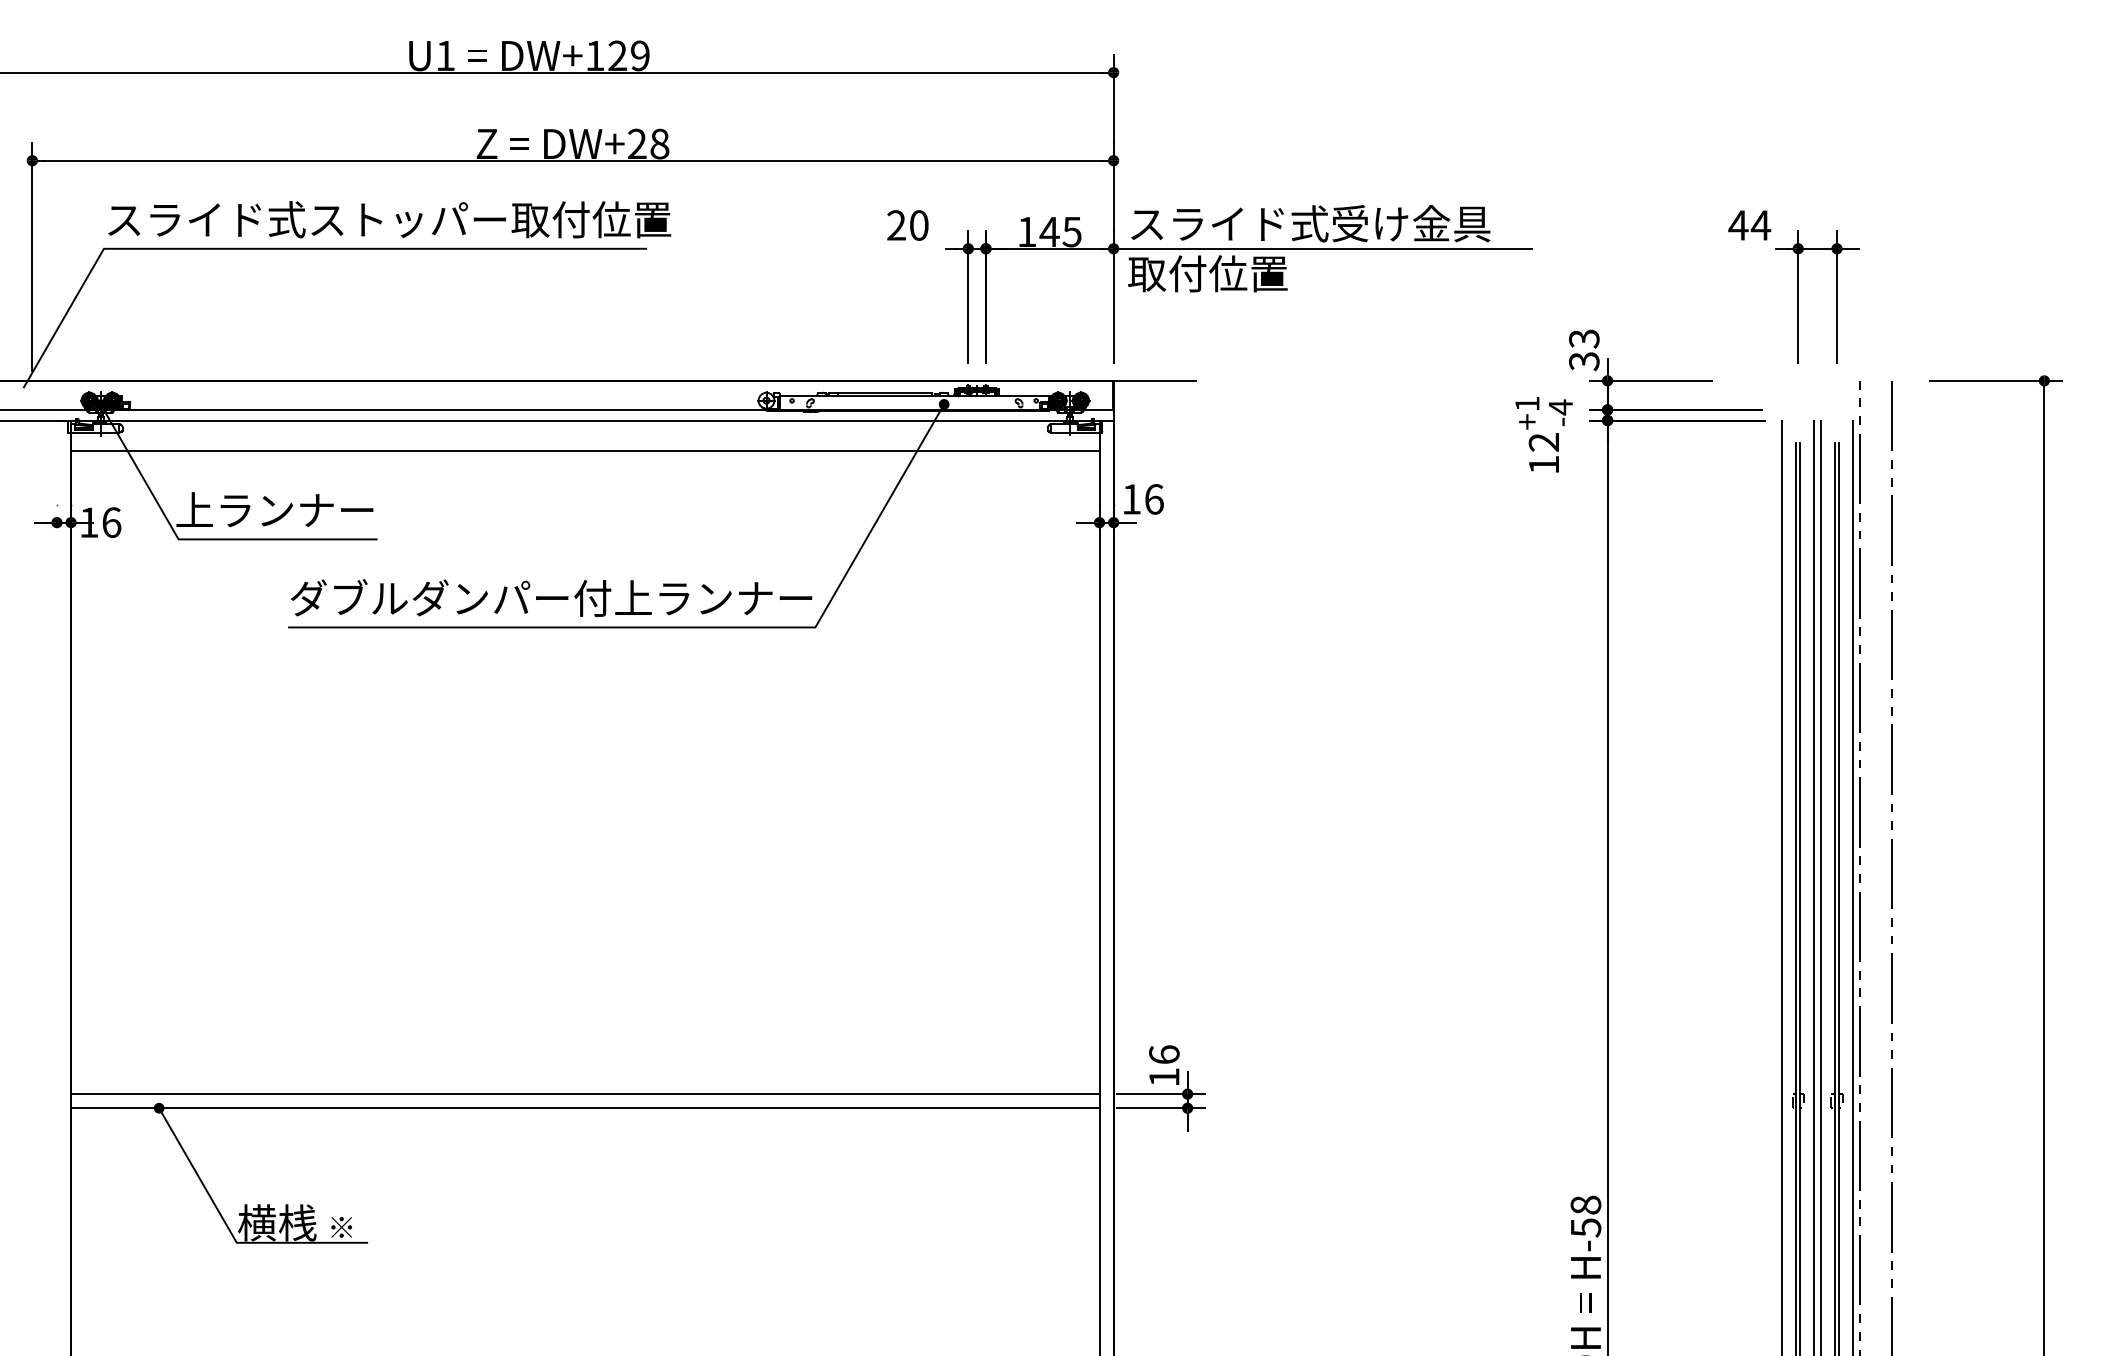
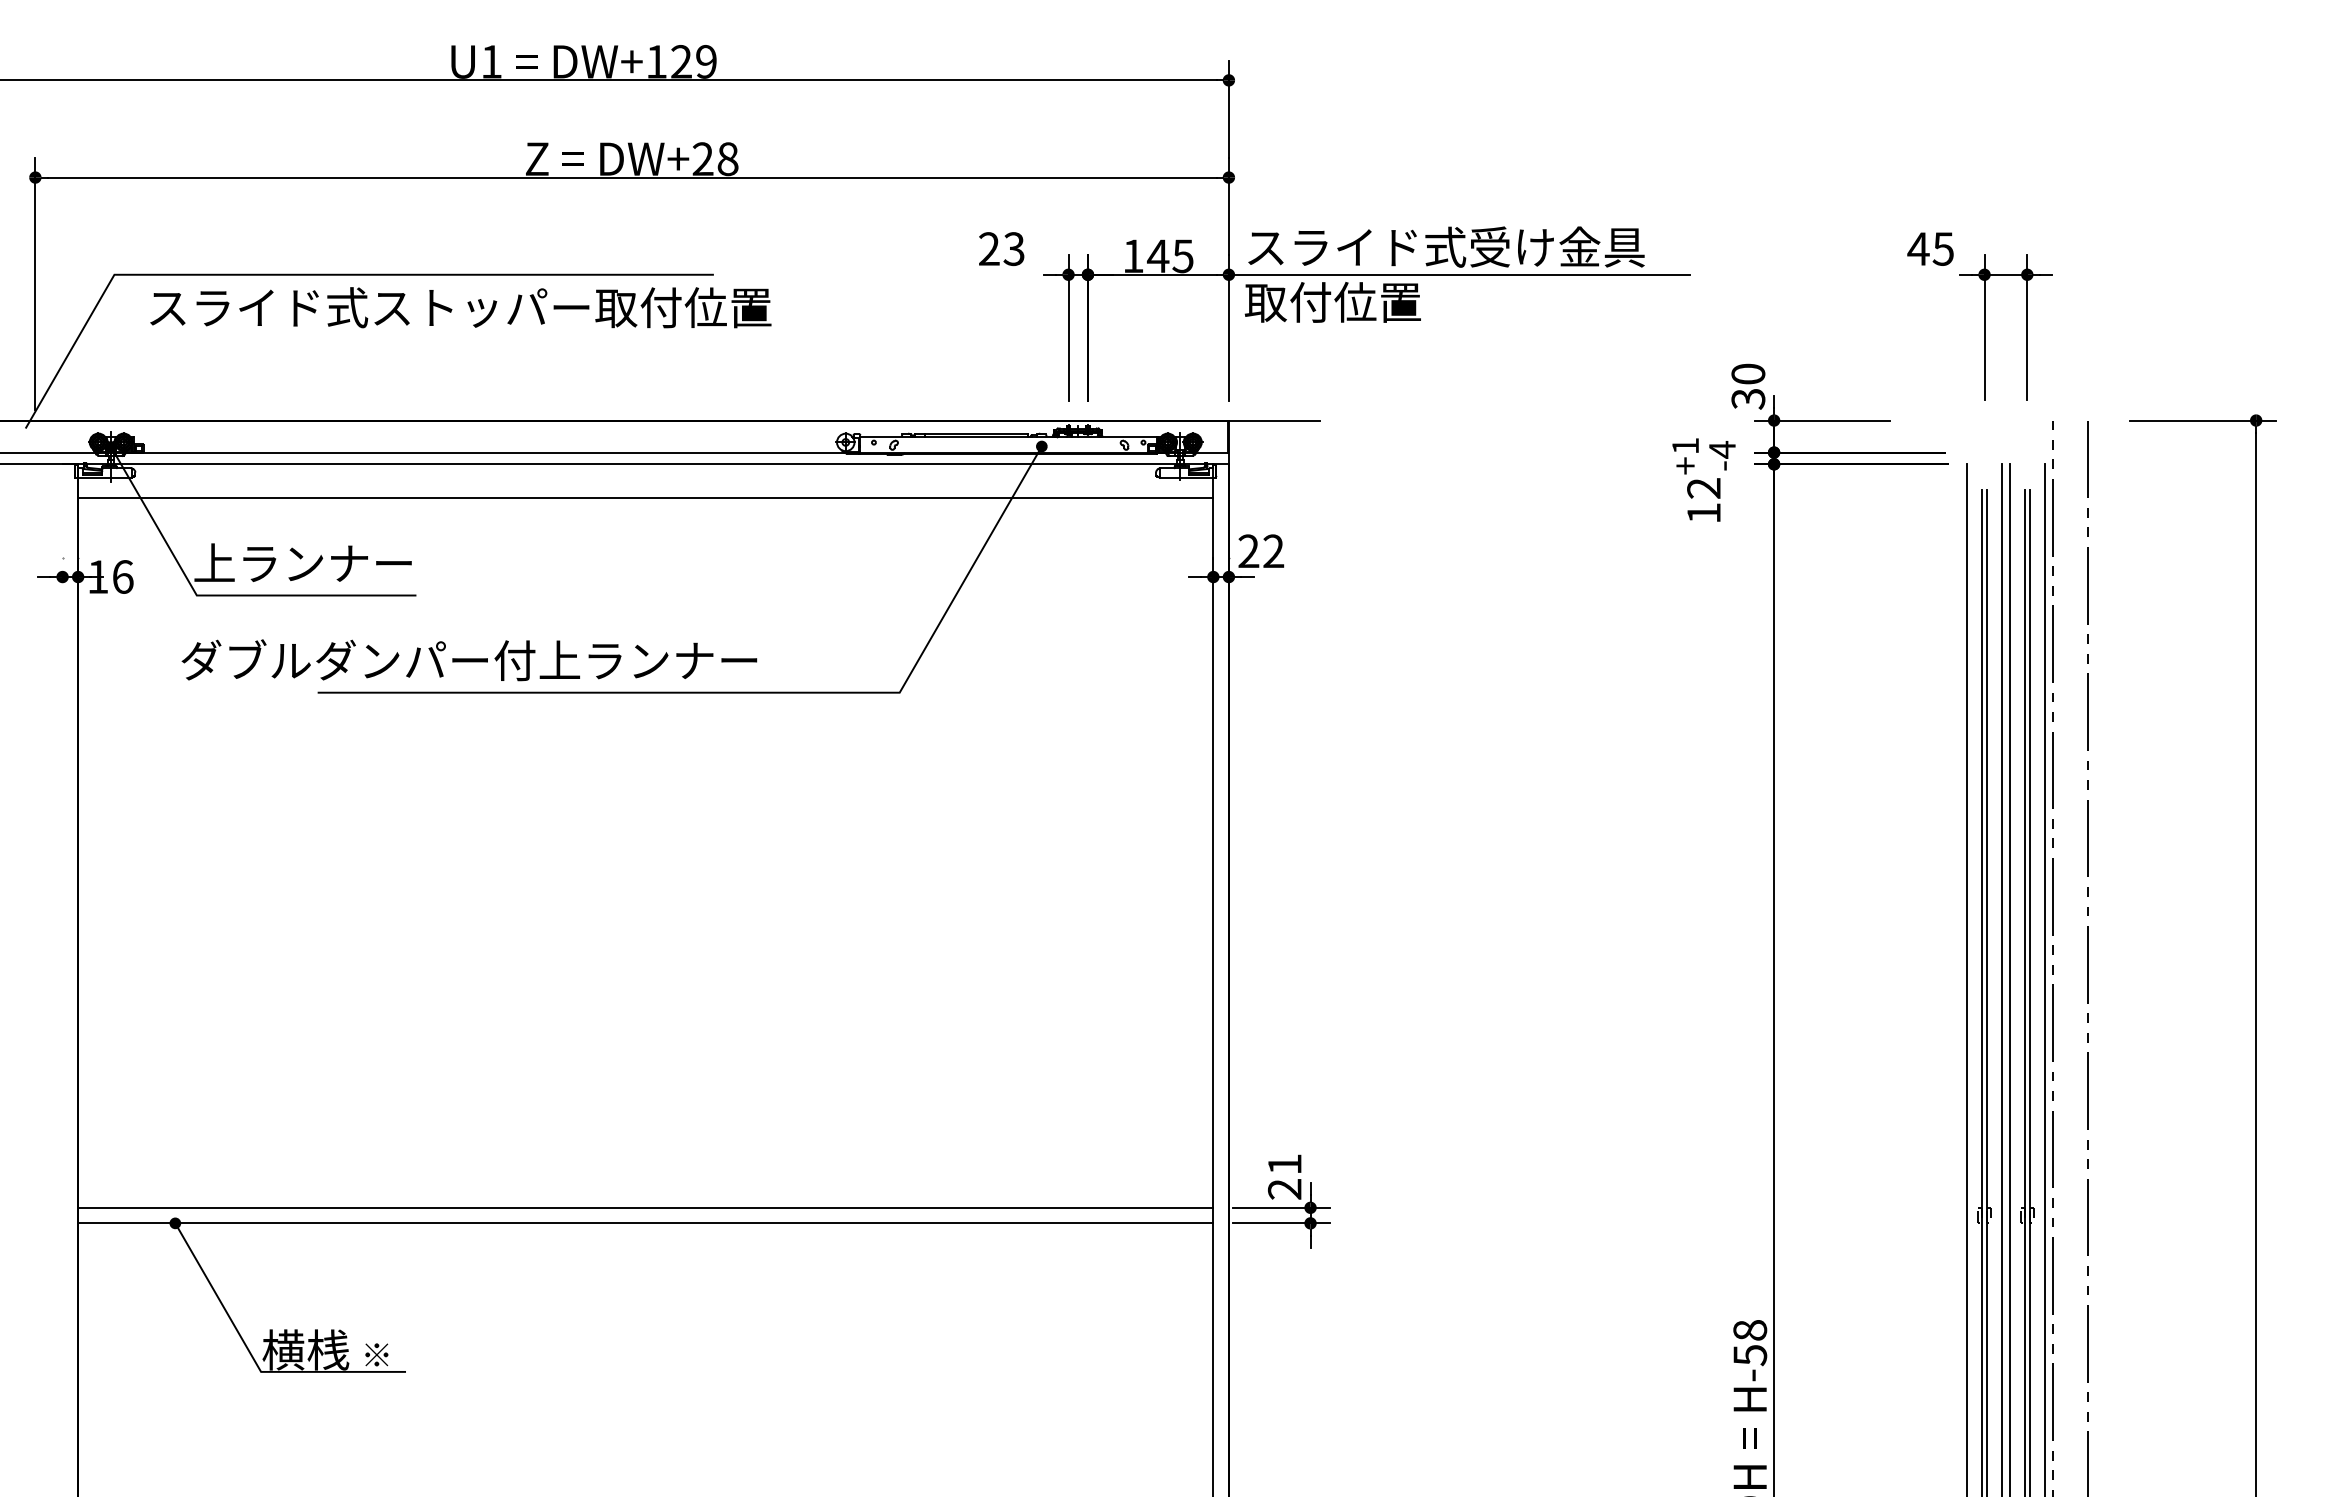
text: (389, 219) -> (460, 307), moved
text: (918, 224) -> (1013, 248), 20 -> 23
text: (1761, 224) -> (1943, 248), 44 -> 45
text: (1584, 338) -> (1748, 373), 33 -> 30
text: (1143, 499) -> (1261, 551), 16 -> 22
text: (551, 598) -> (469, 660), moved
text: (1164, 1065) -> (1284, 1176), 16 -> 21

